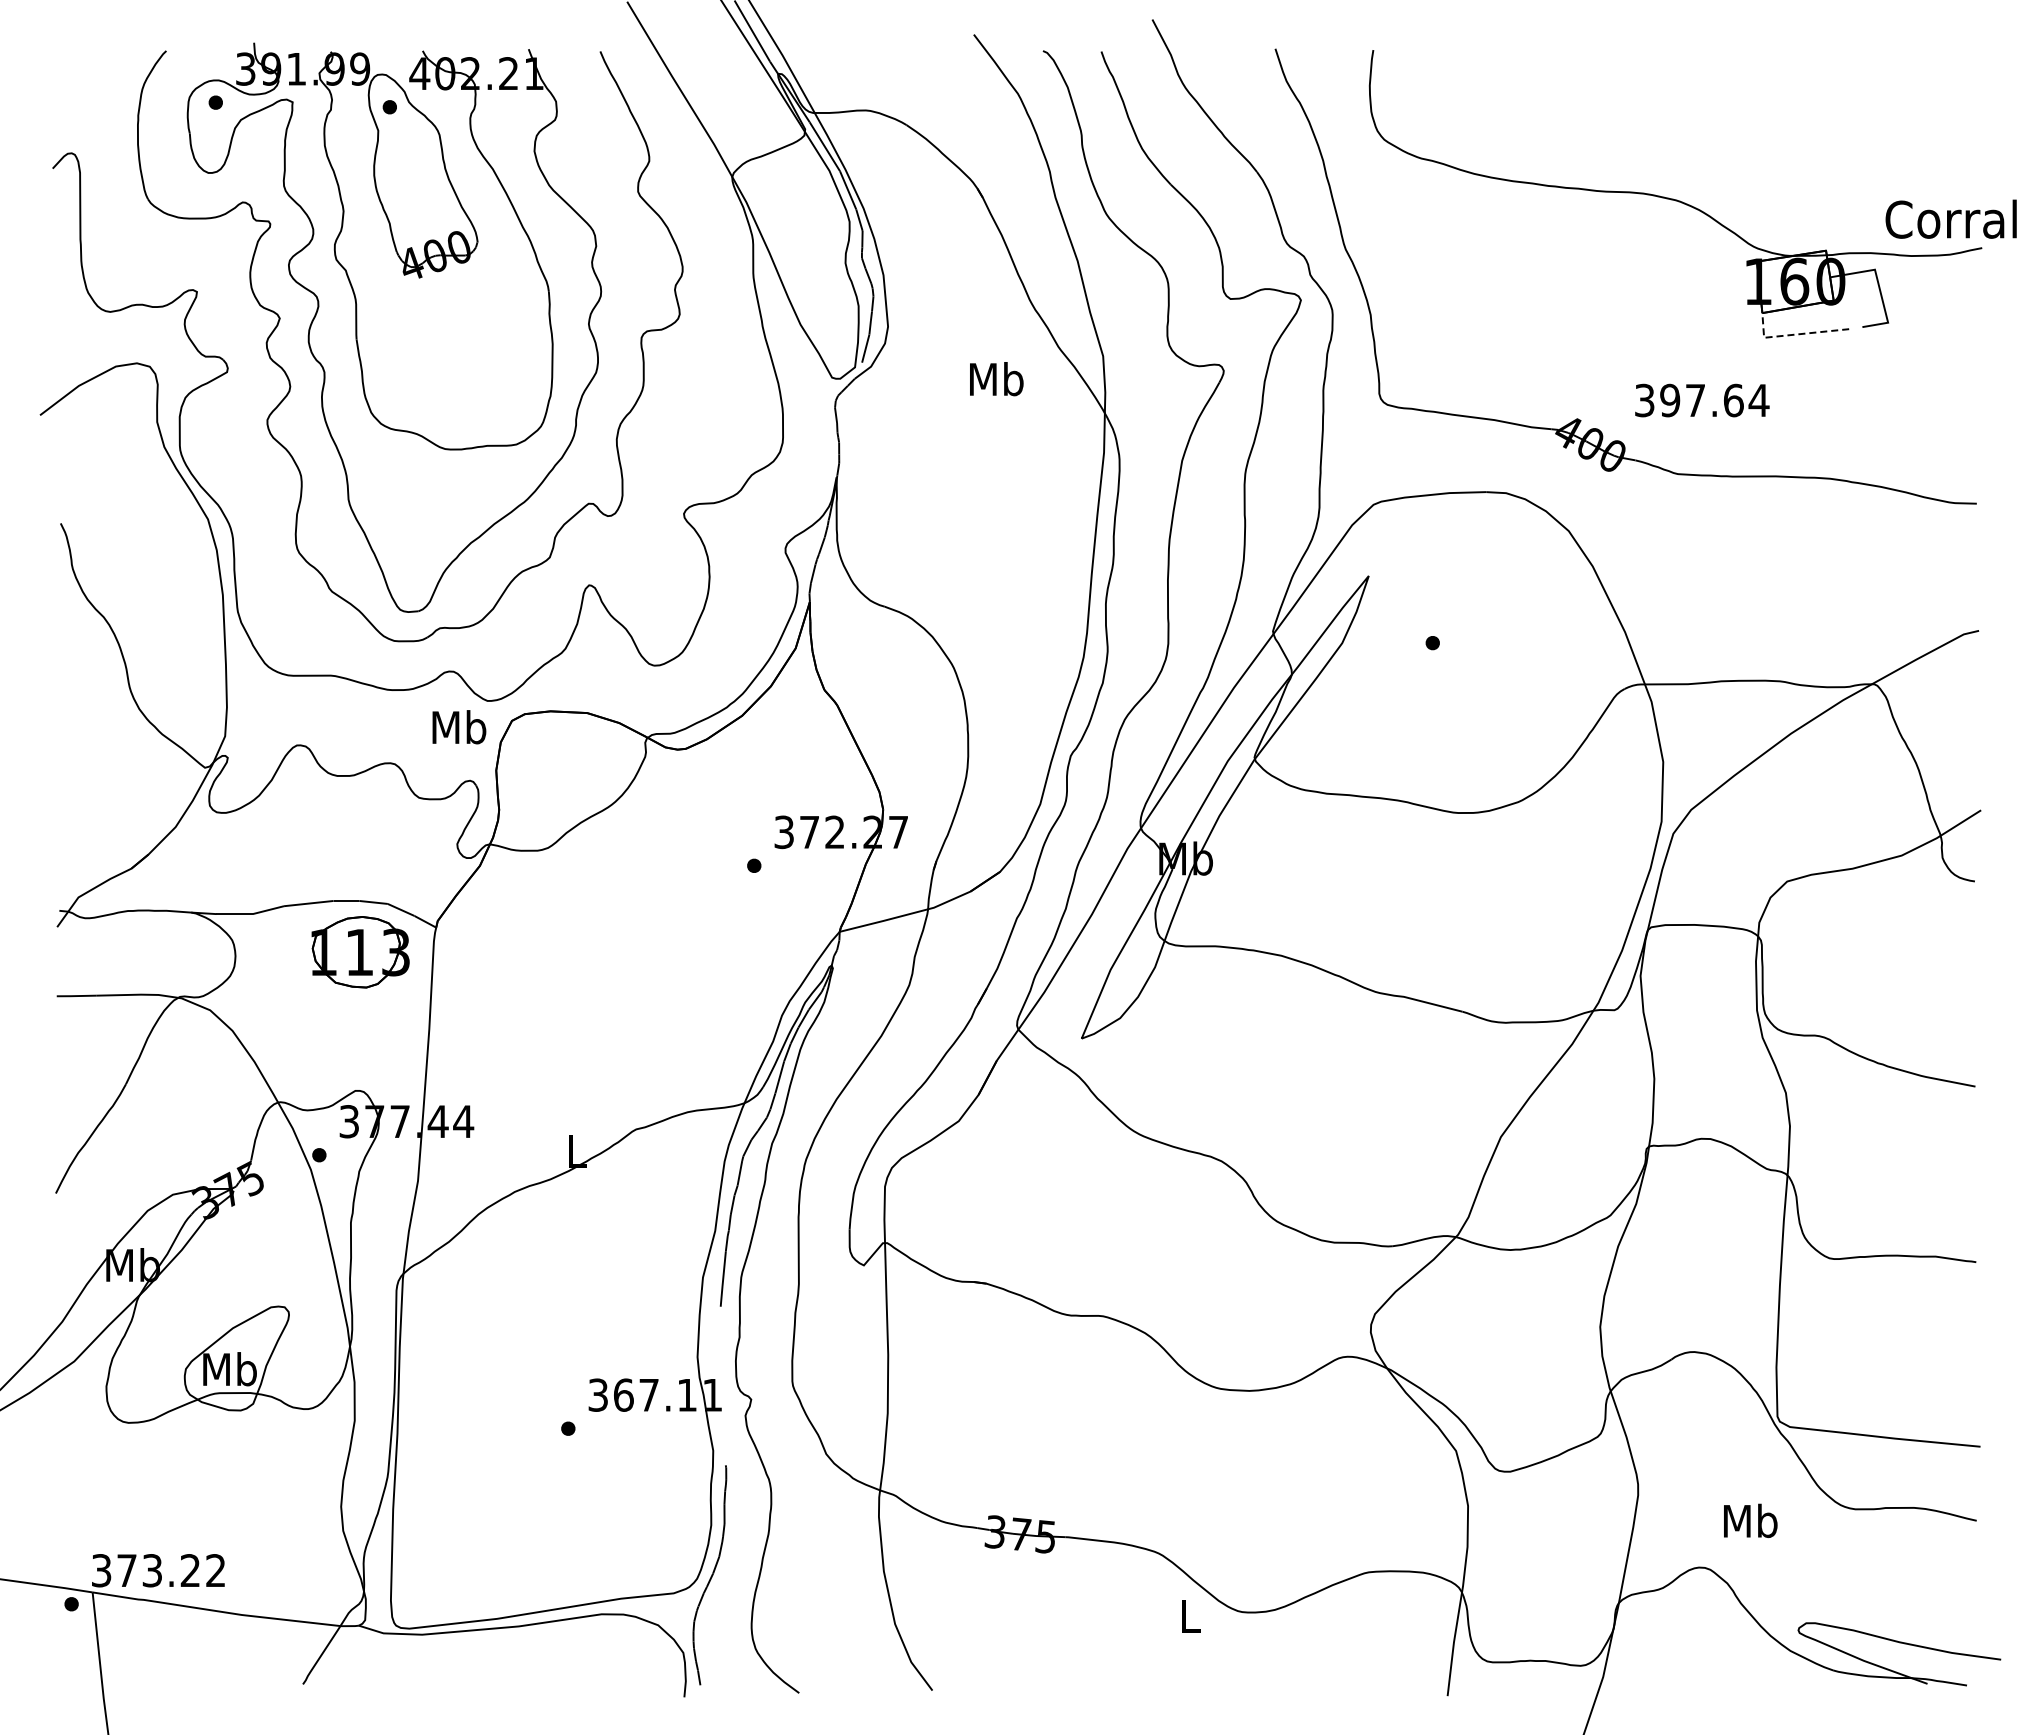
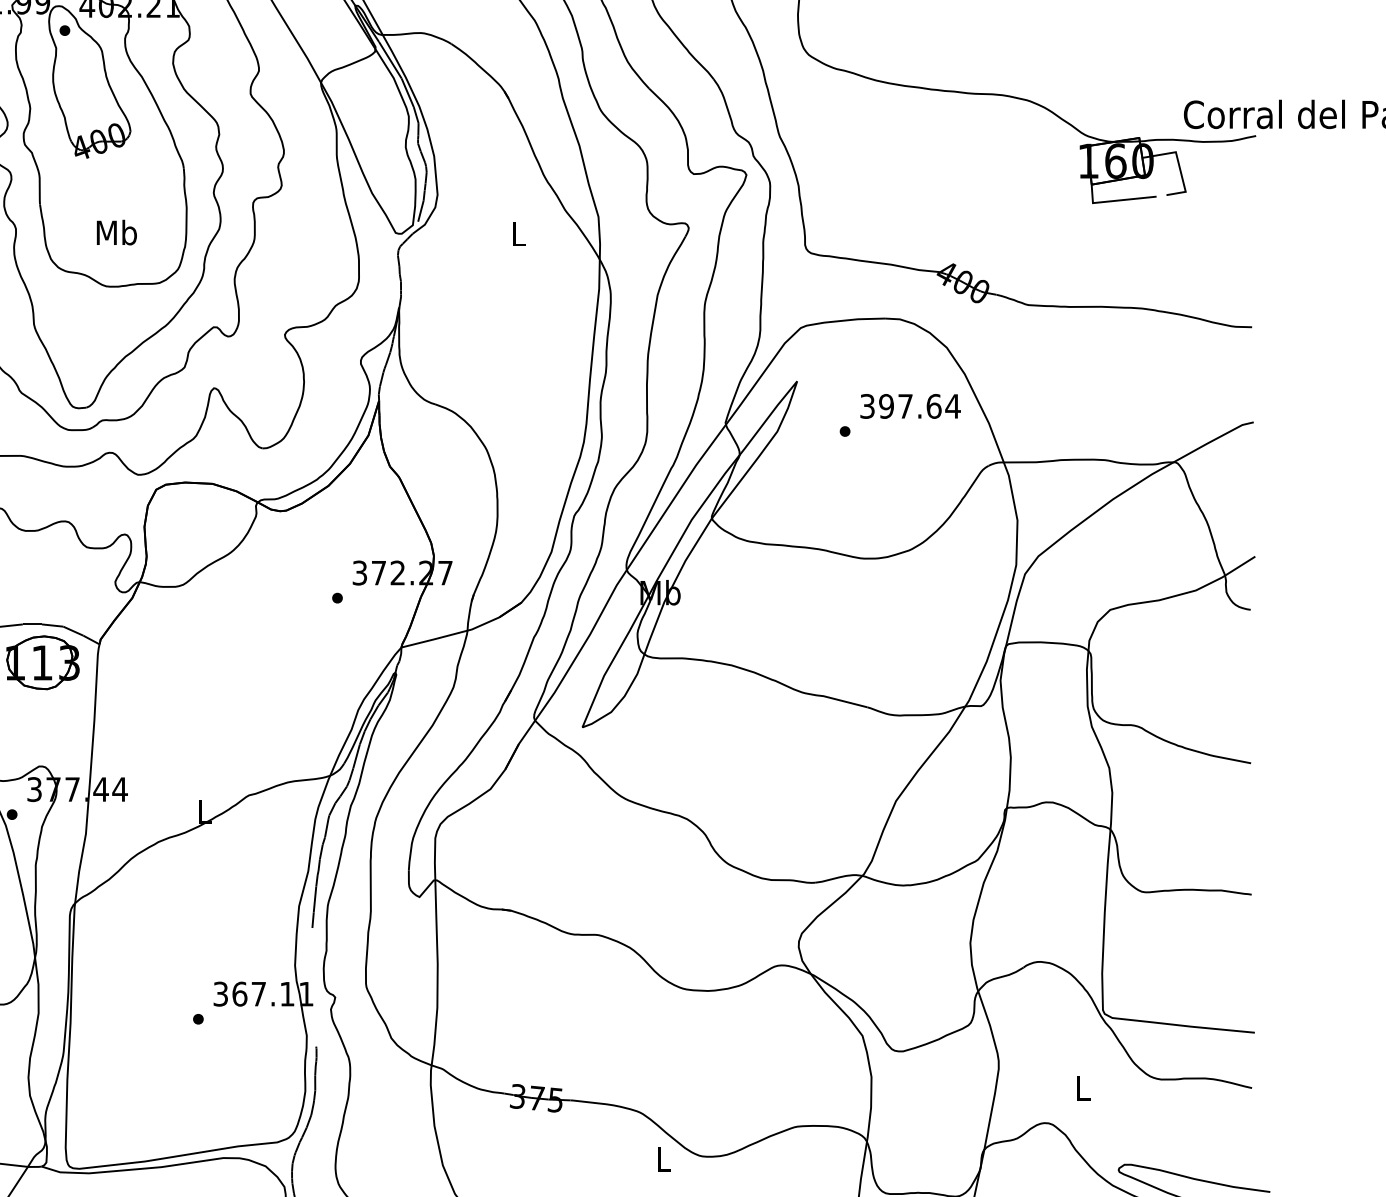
line: (1793, 334) -> (1114, 200), dashed -> solid
text: (996, 379) -> (518, 234), Mb -> L
text: (1702, 400) -> (910, 406), moved
text: (459, 727) -> (116, 232), moved
text: (1750, 1520) -> (1082, 1087), Mb -> L

